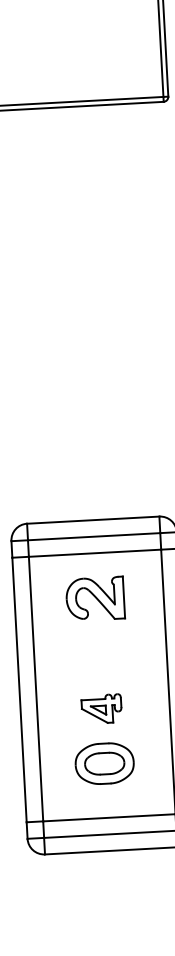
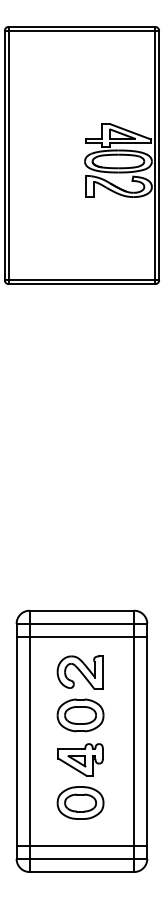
part: (98, 652) -> (80, 715), added
part: (101, 708) -> (80, 759), size x1.43

